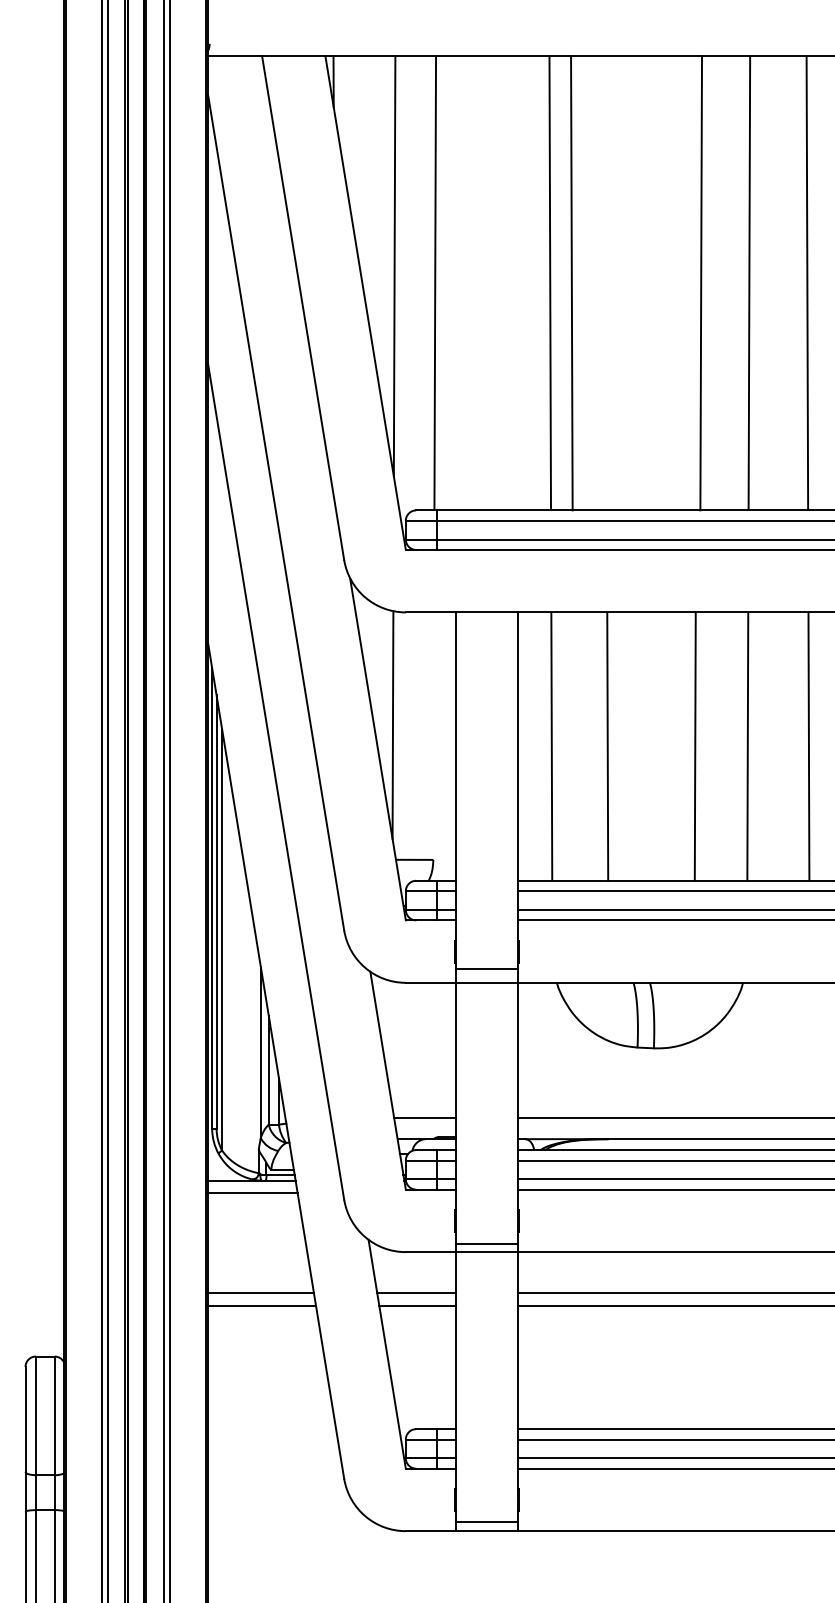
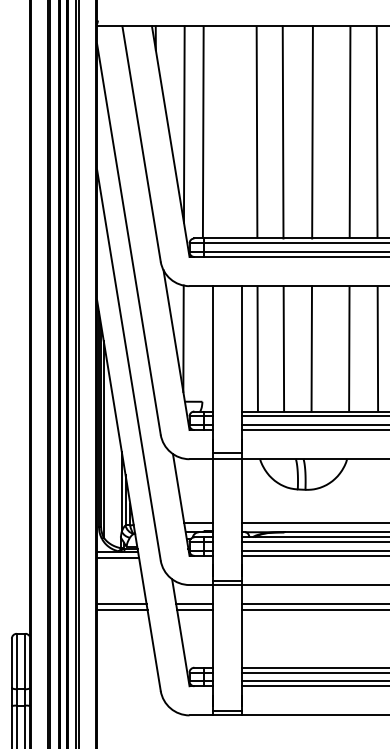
line: (570, 283) -> (282, 132), moved
line: (701, 283) -> (312, 132), moved
line: (694, 745) -> (311, 348), moved

